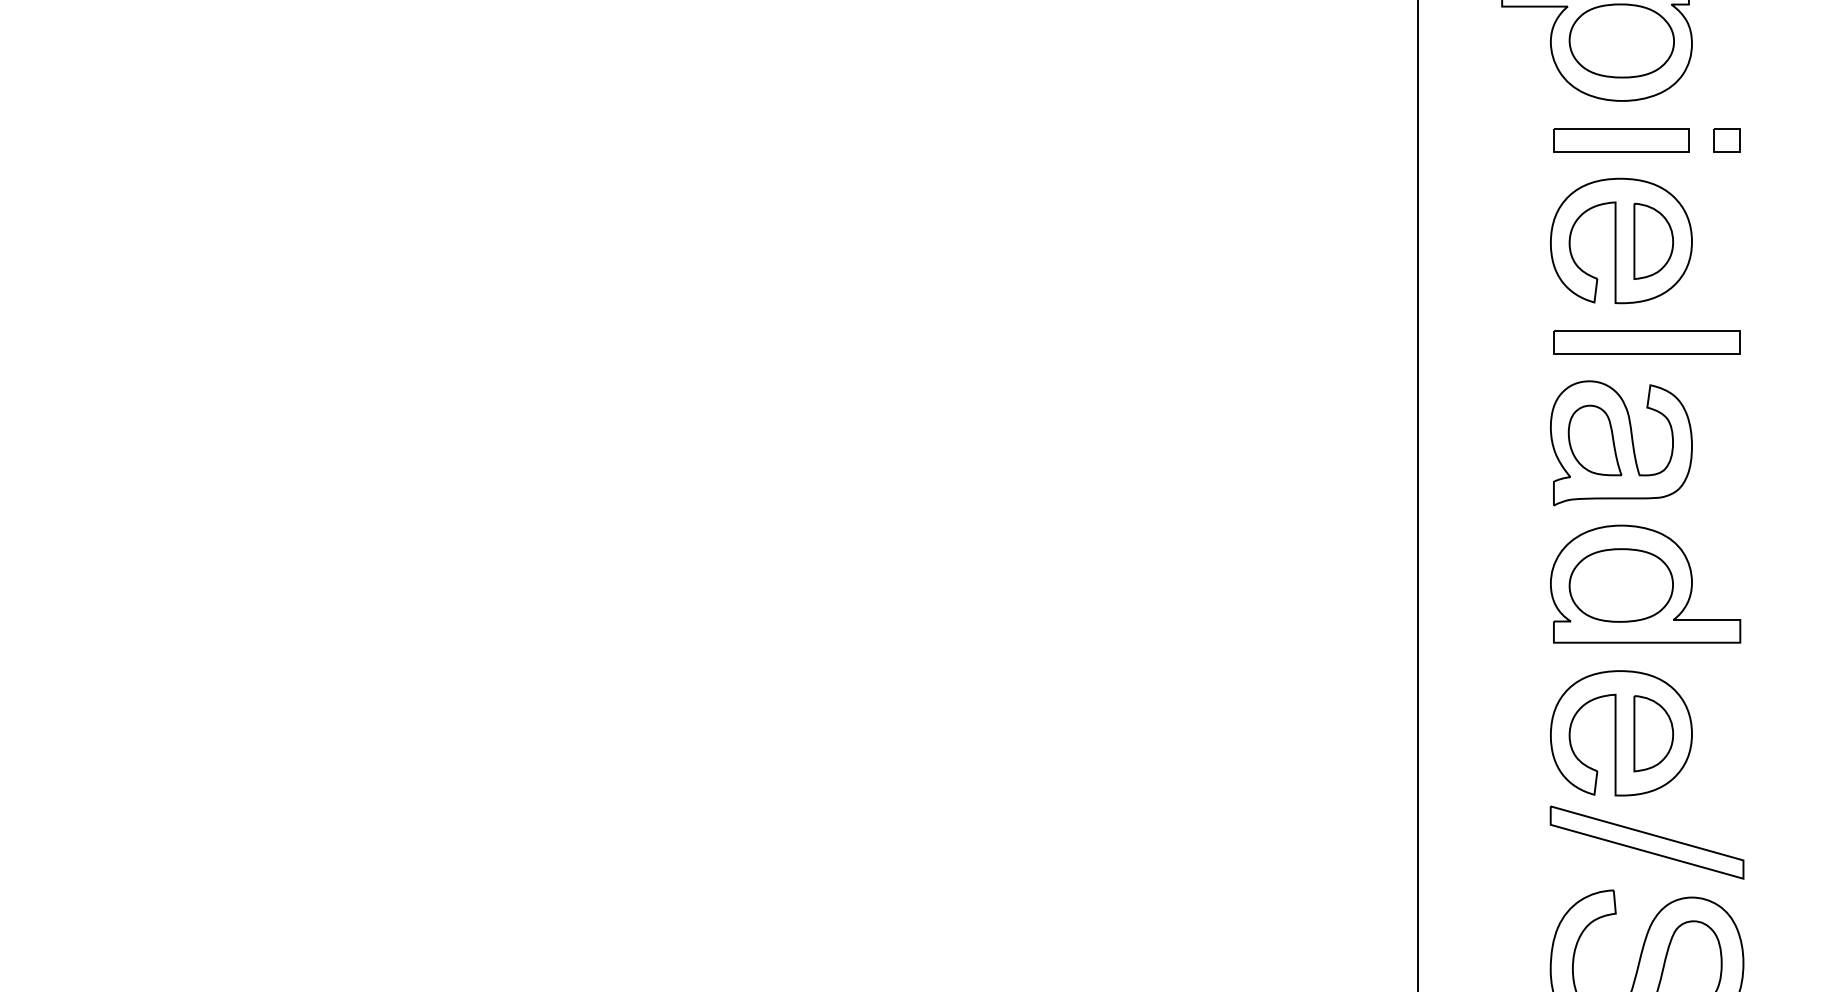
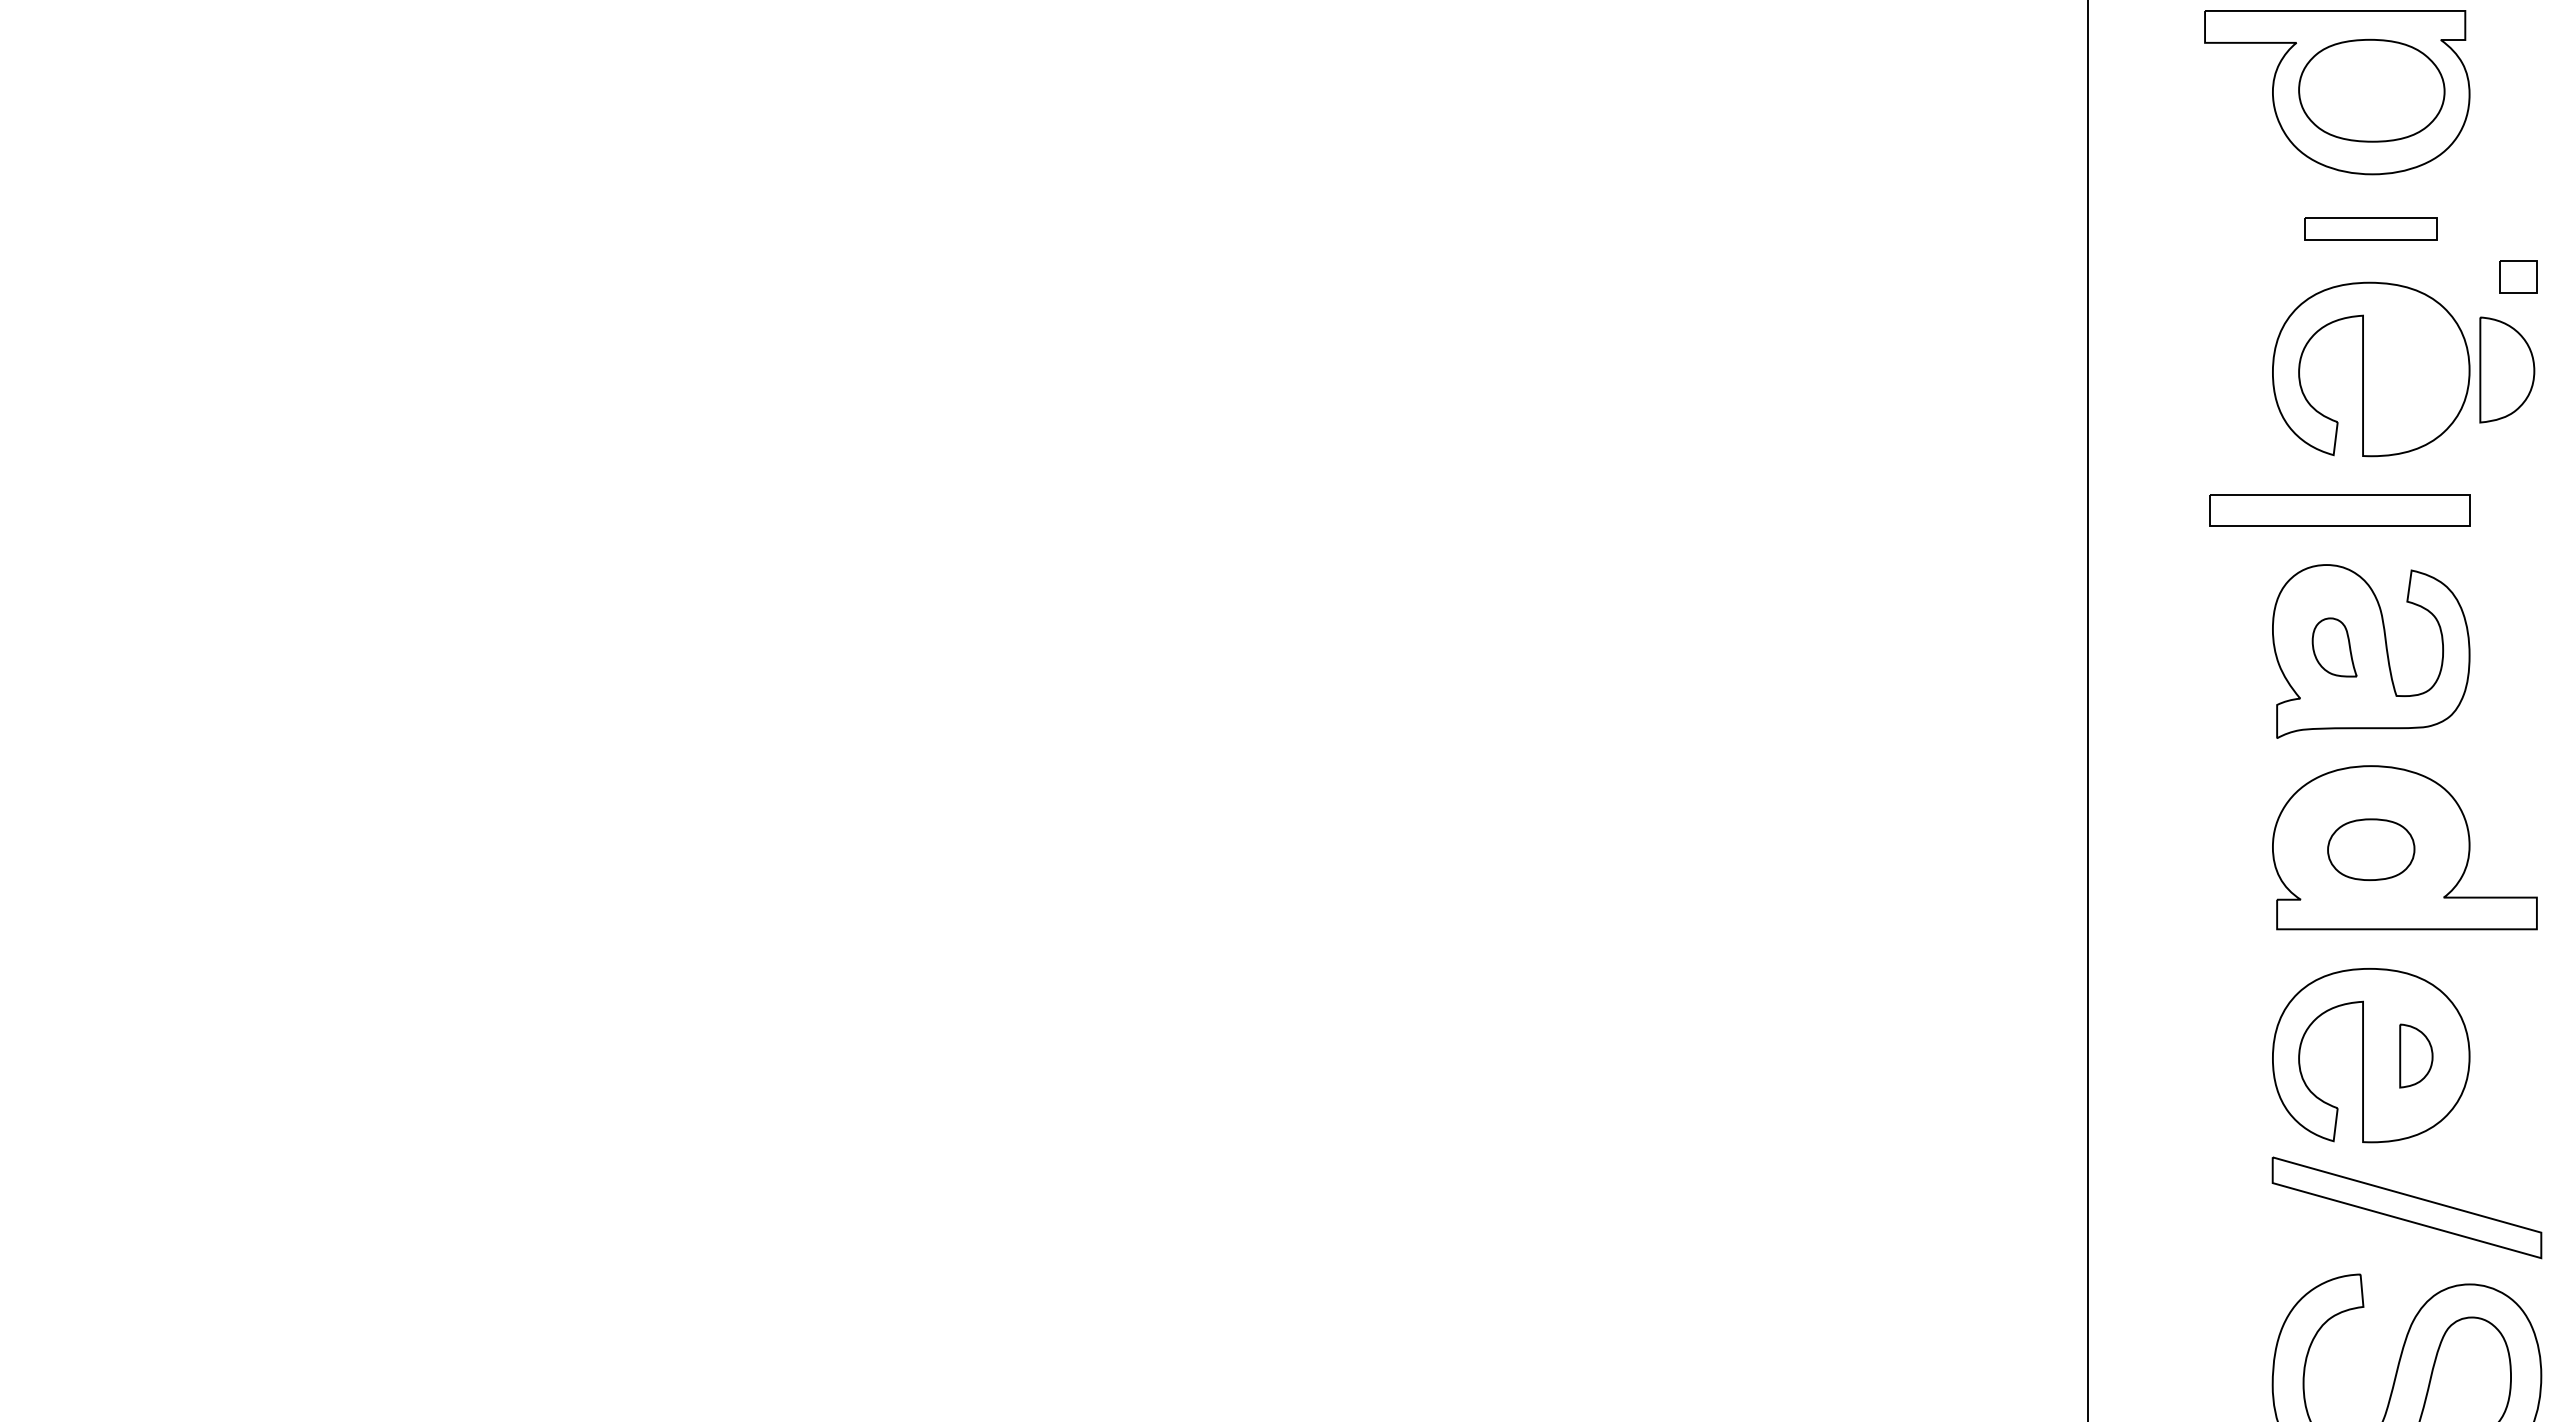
part: (1620, 139) -> (2370, 228), size x0.7
part: (1727, 139) -> (2518, 276), moved
part: (1653, 241) -> (2507, 369), moved
part: (1646, 342) -> (2339, 510), moved
part: (1595, 440) -> (2334, 647), size x0.6
part: (1621, 585) -> (2371, 849), size x0.6
part: (1653, 733) -> (2416, 1055), size x0.6

